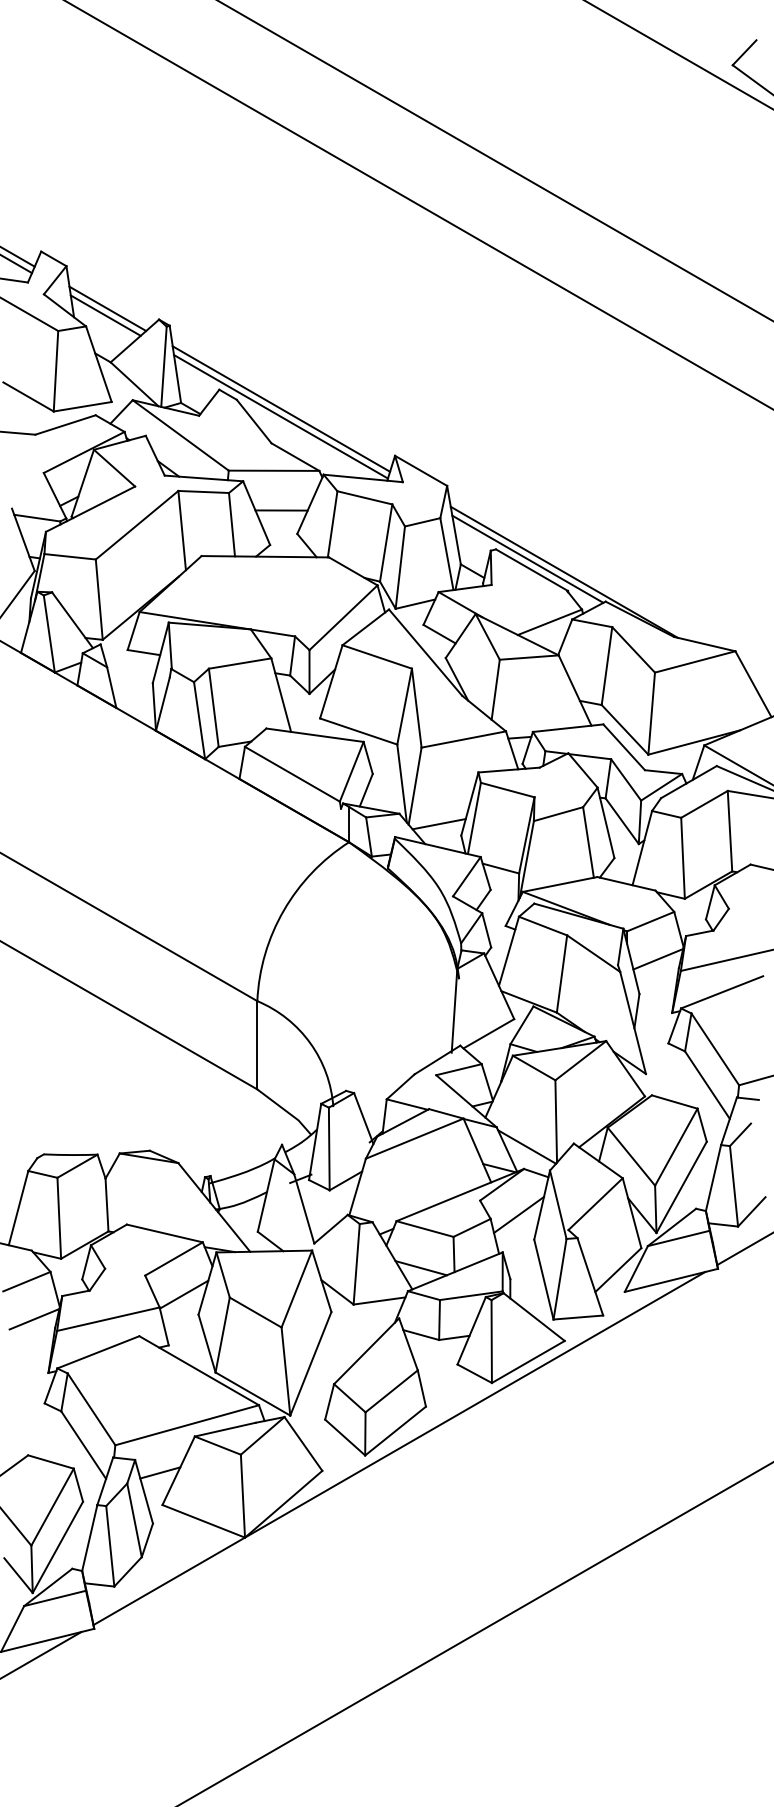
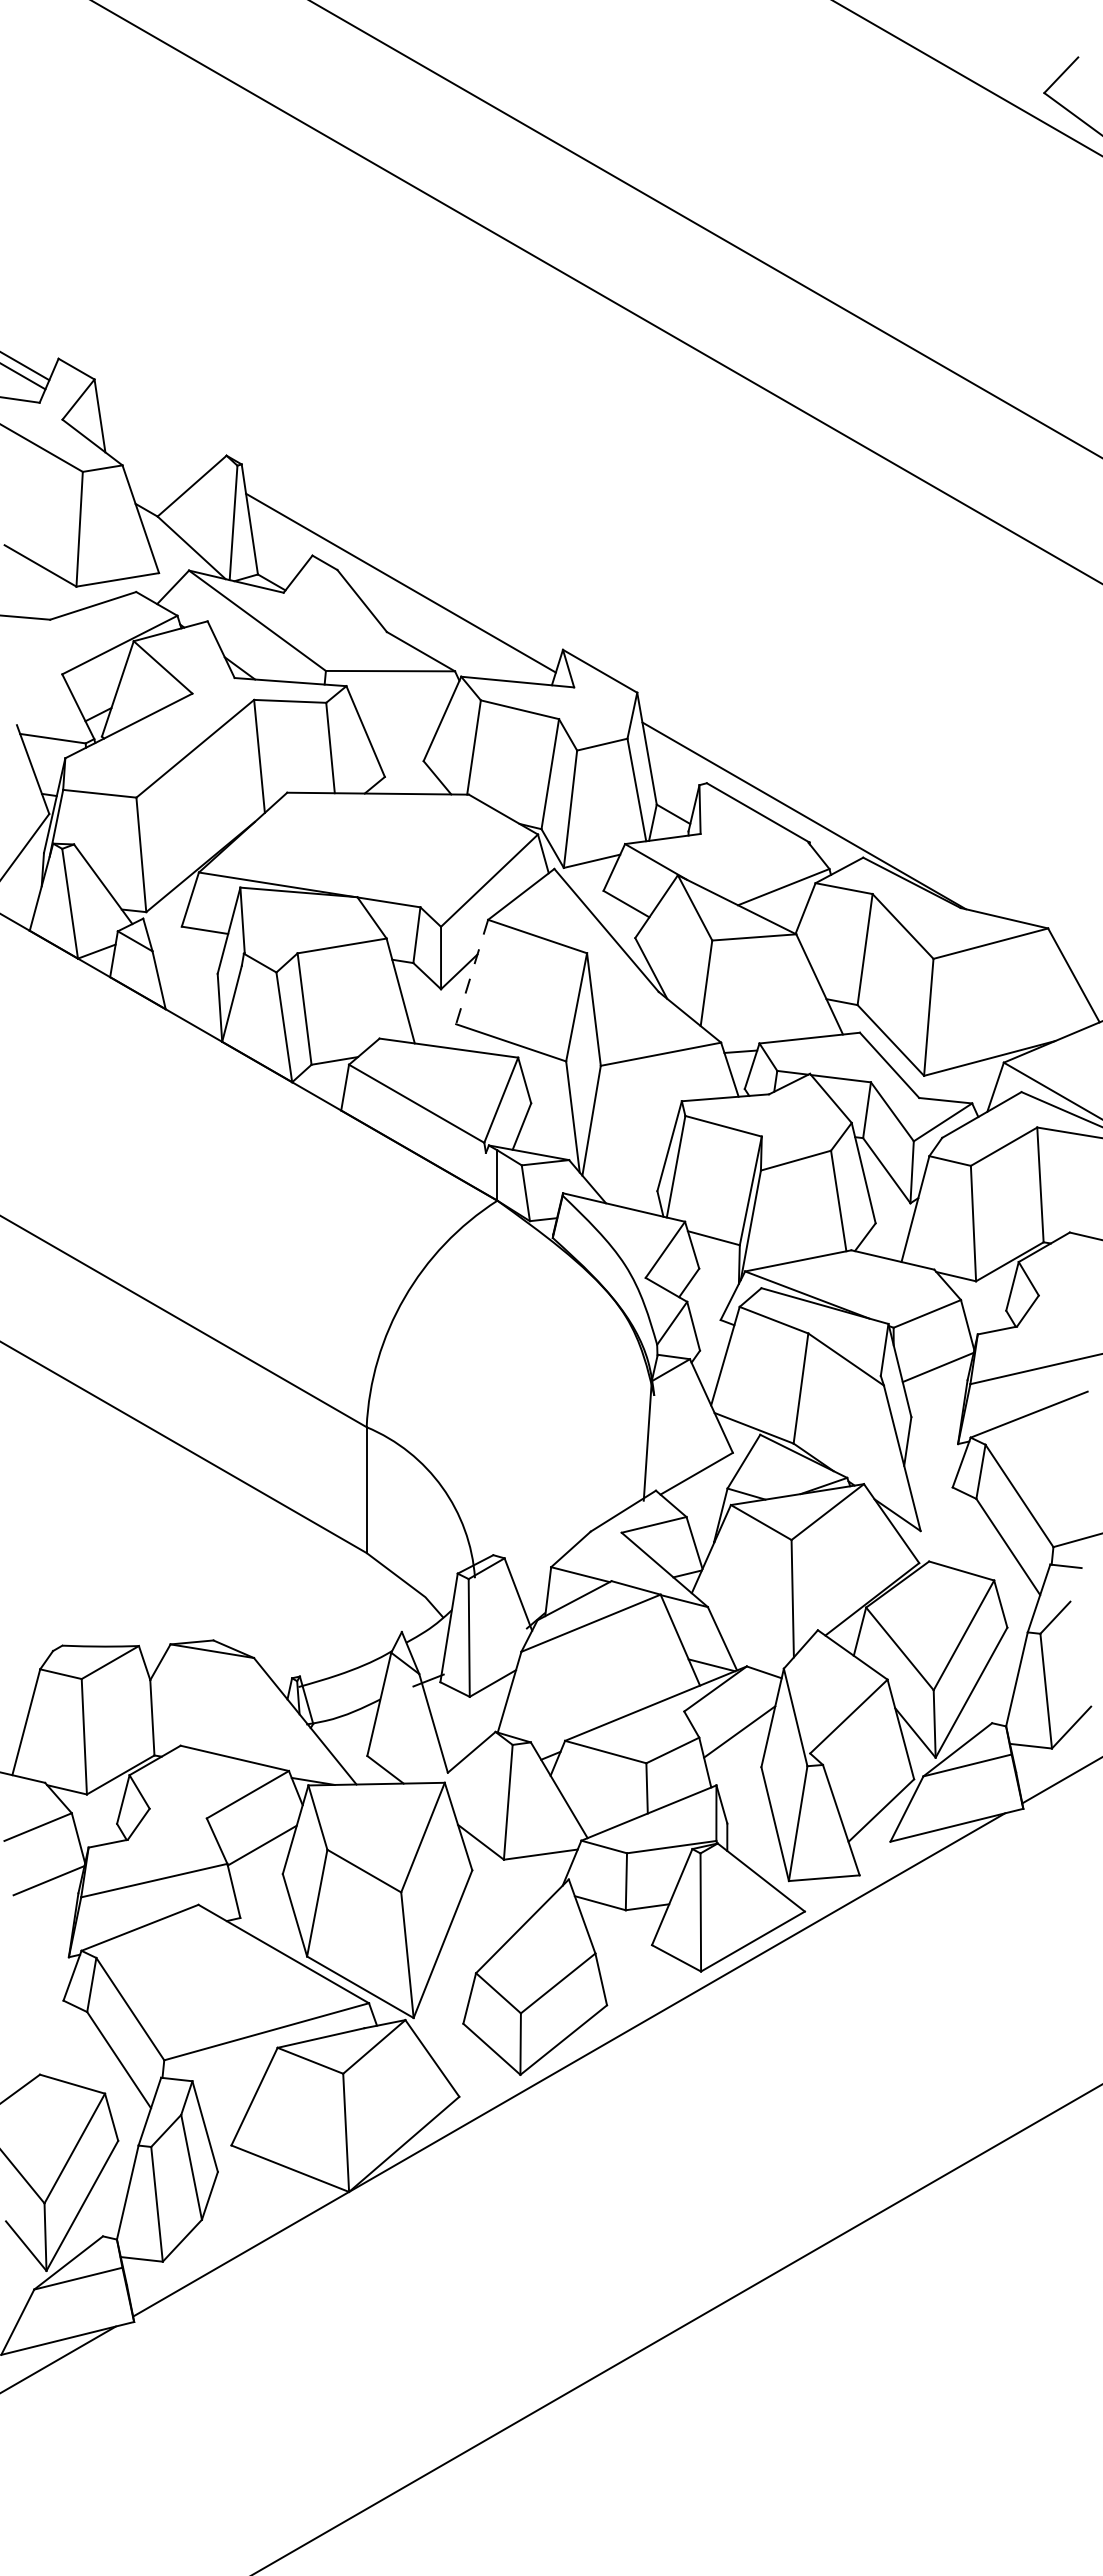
line: (107, 308) -> (153, 439), removed
line: (105, 315) -> (150, 449), removed
line: (280, 417) -> (399, 594), removed
line: (281, 510) -> (401, 727), removed
line: (527, 559) -> (751, 797), removed
line: (331, 682) -> (472, 972), solid -> dashed
line: (438, 823) -> (625, 1174), removed
line: (526, 1146) -> (750, 1634), removed
line: (420, 1267) -> (599, 1807), removed
line: (159, 1472) -> (227, 2099), removed

